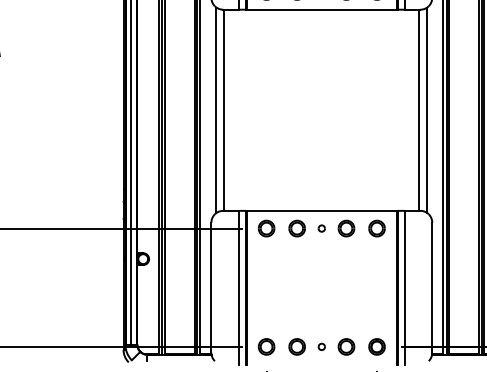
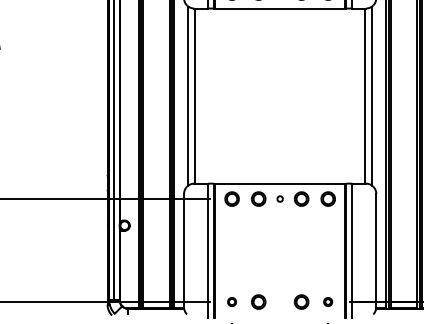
part: (265, 346) -> (231, 301), size x0.6
part: (321, 346) -> (279, 301), removed
part: (376, 346) -> (327, 301), size x0.6

